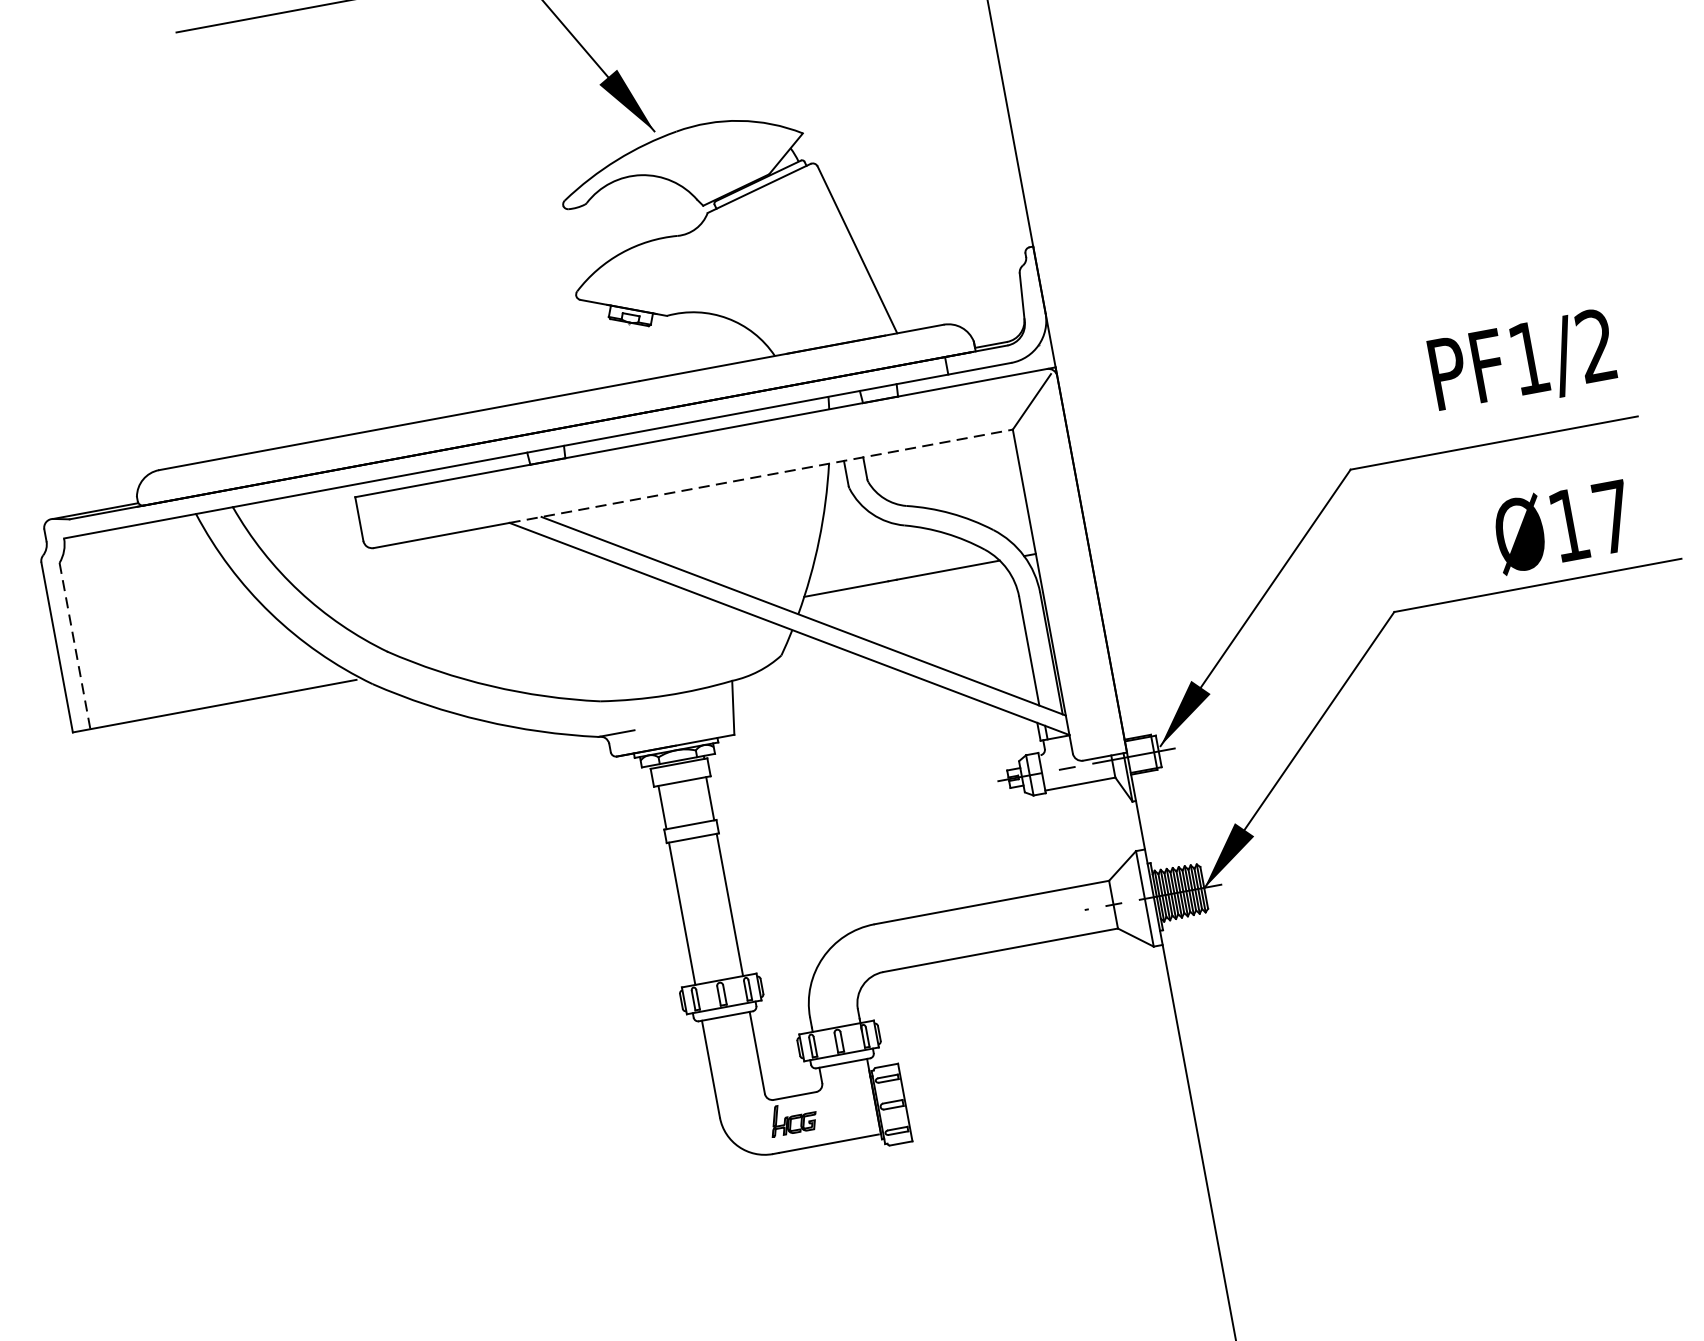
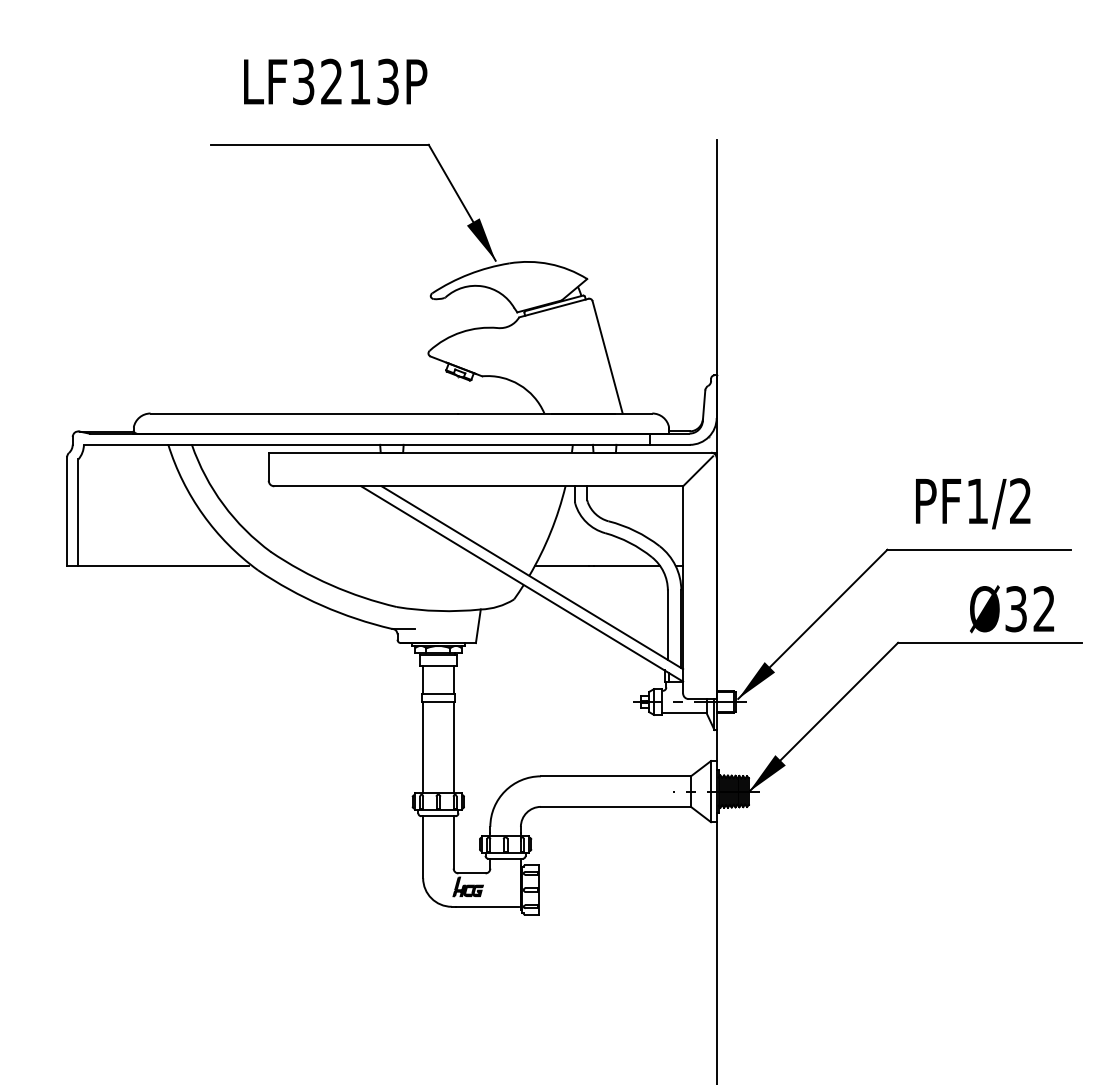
text: (1523, 362) -> (973, 503), moved
line: (761, 476) -> (522, 486), dashed -> solid
text: (1590, 521) -> (1029, 609), Ø17 -> Ø32
line: (75, 647) -> (78, 513), dashed -> solid

